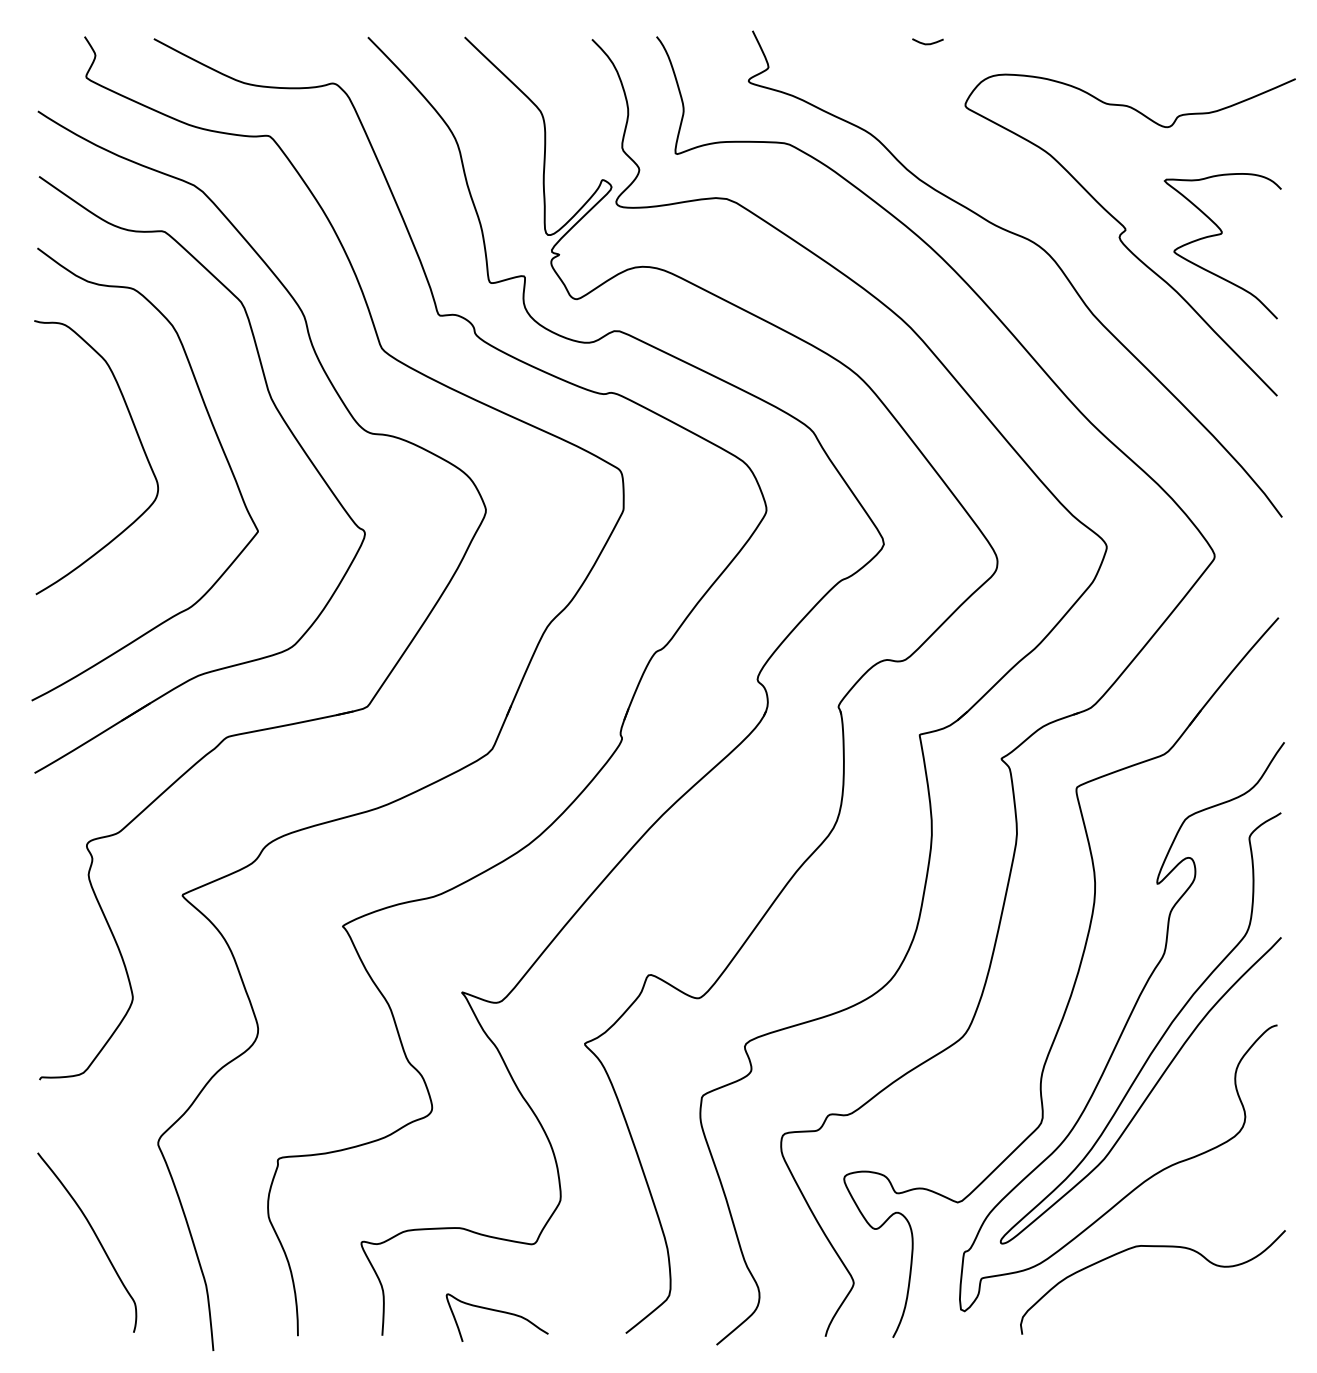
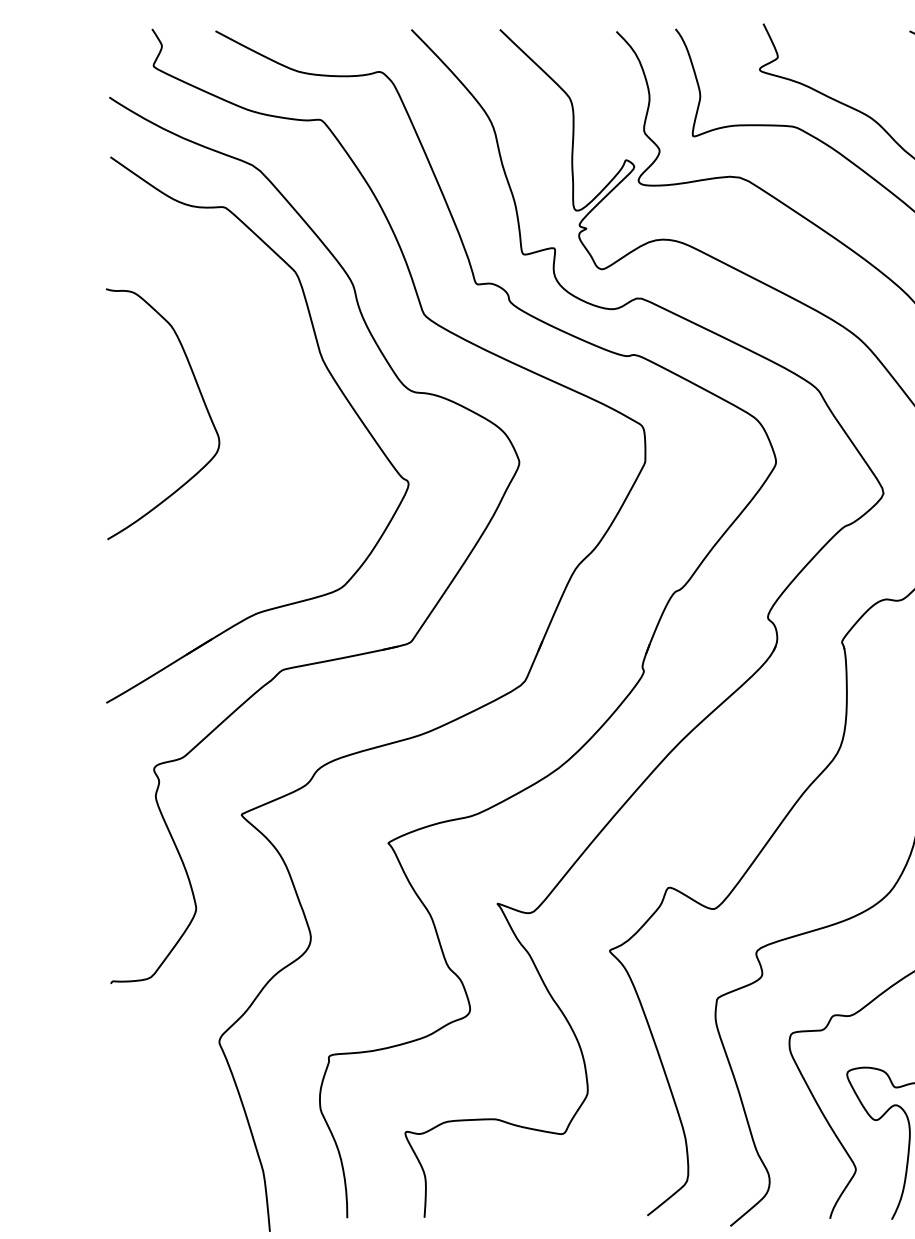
curve: (219, 444) -> (275, 402), removed
curve: (96, 1238) -> (162, 1128), removed
curve: (499, 1312) -> (531, 1196), removed

